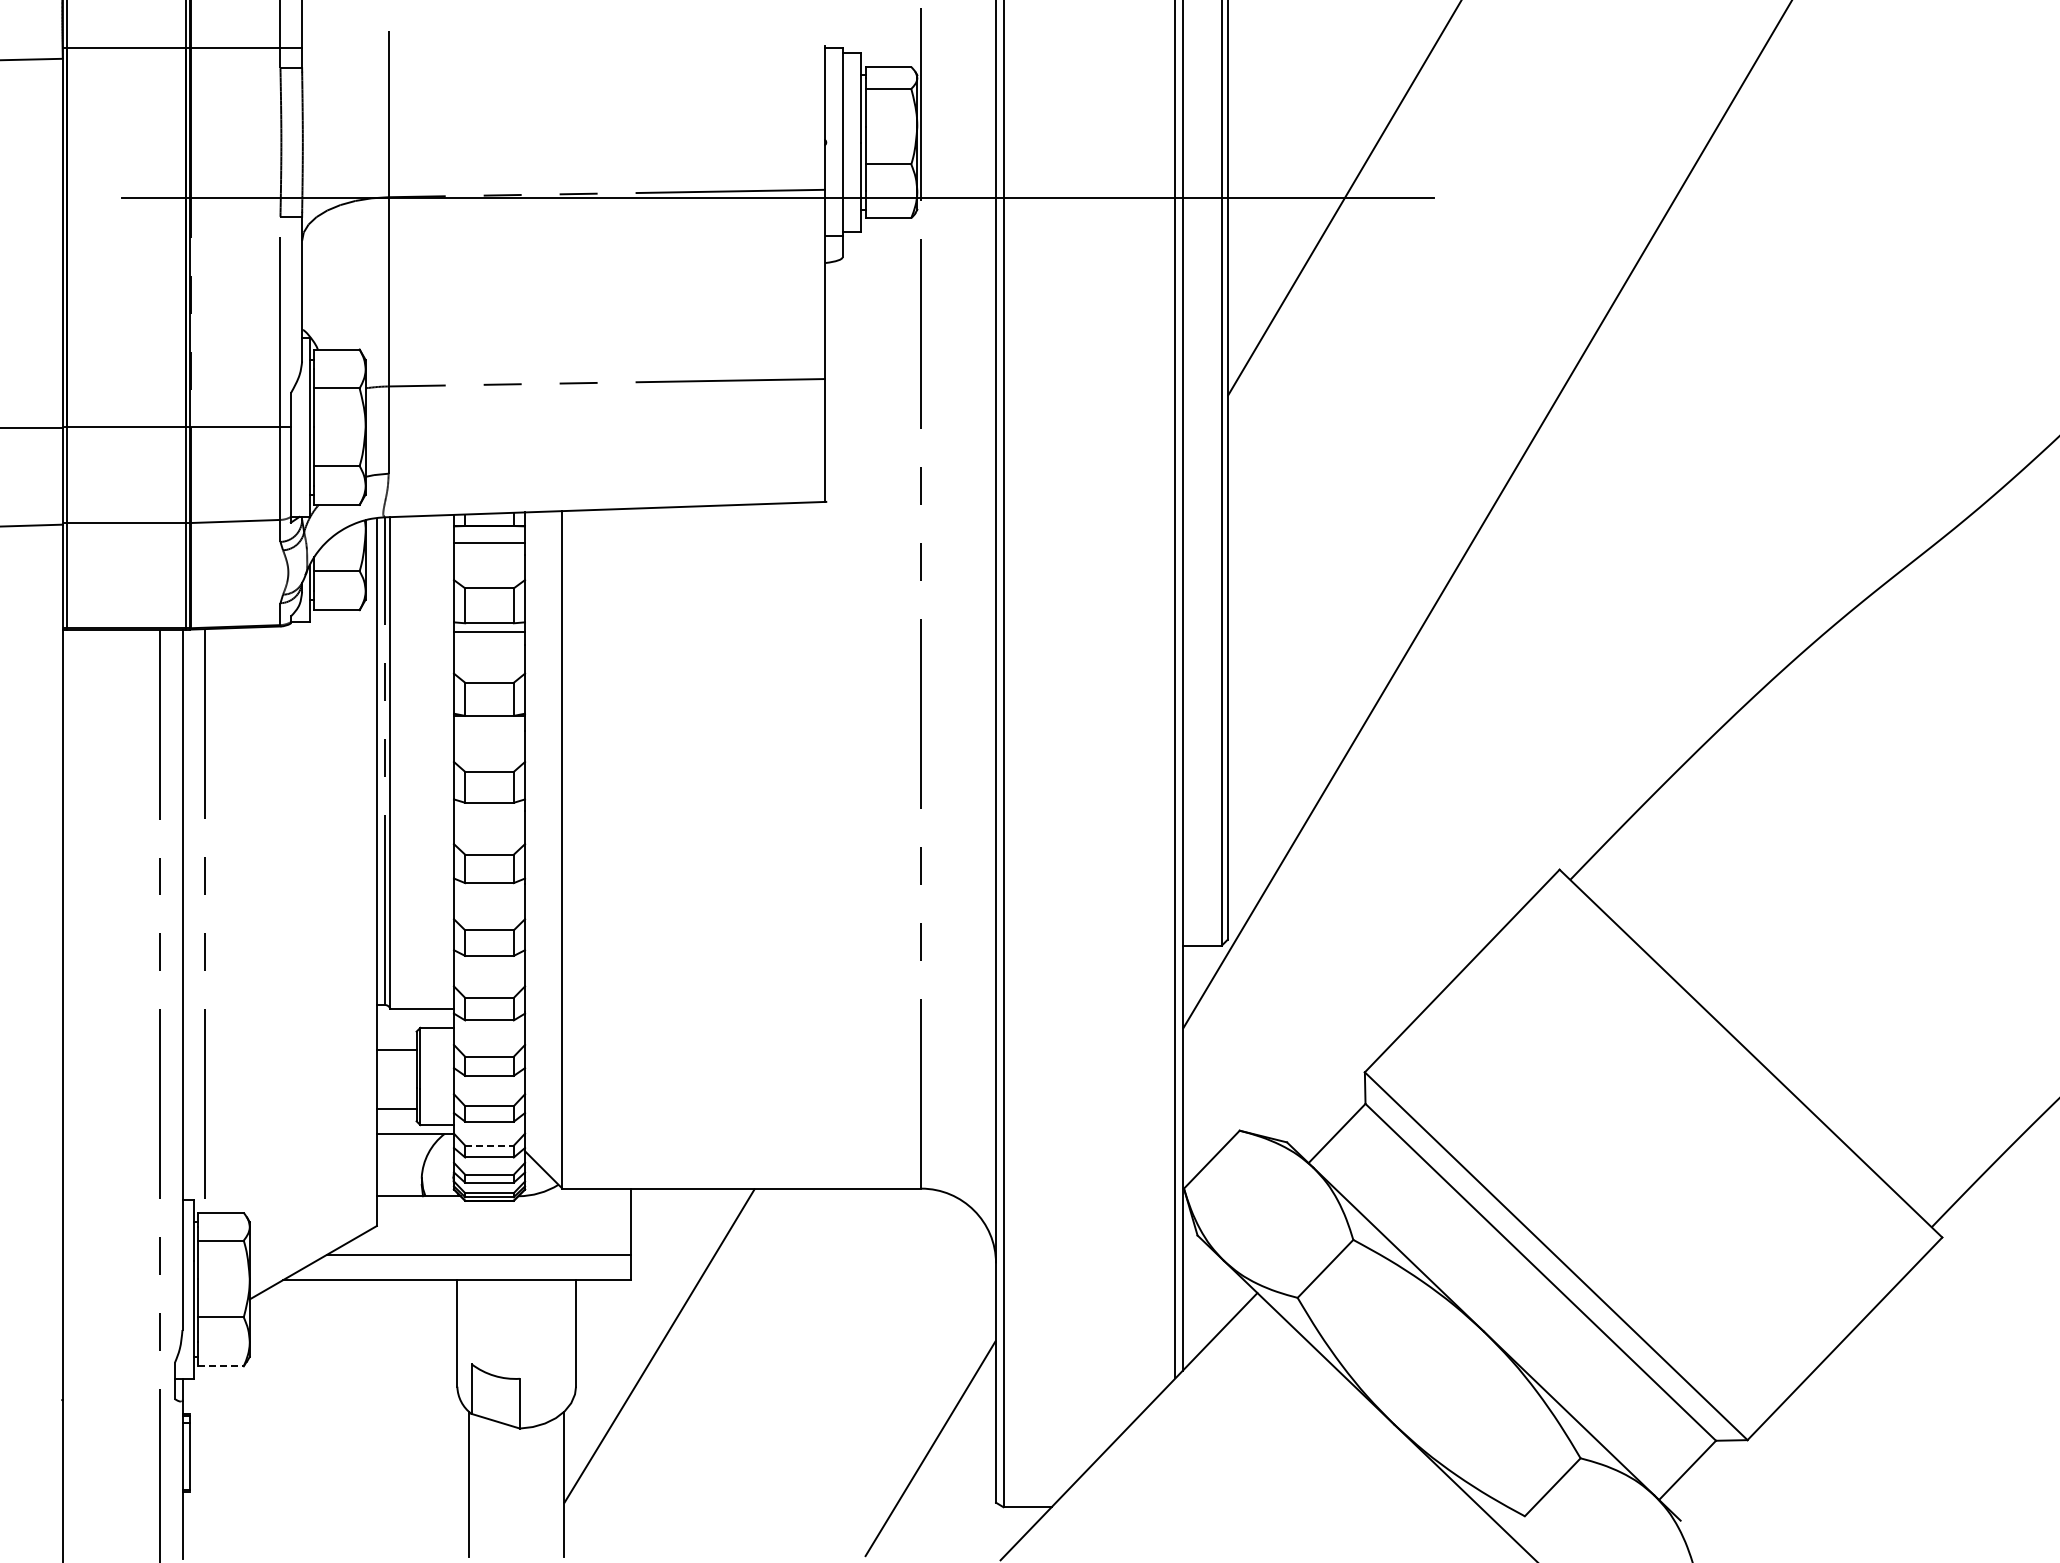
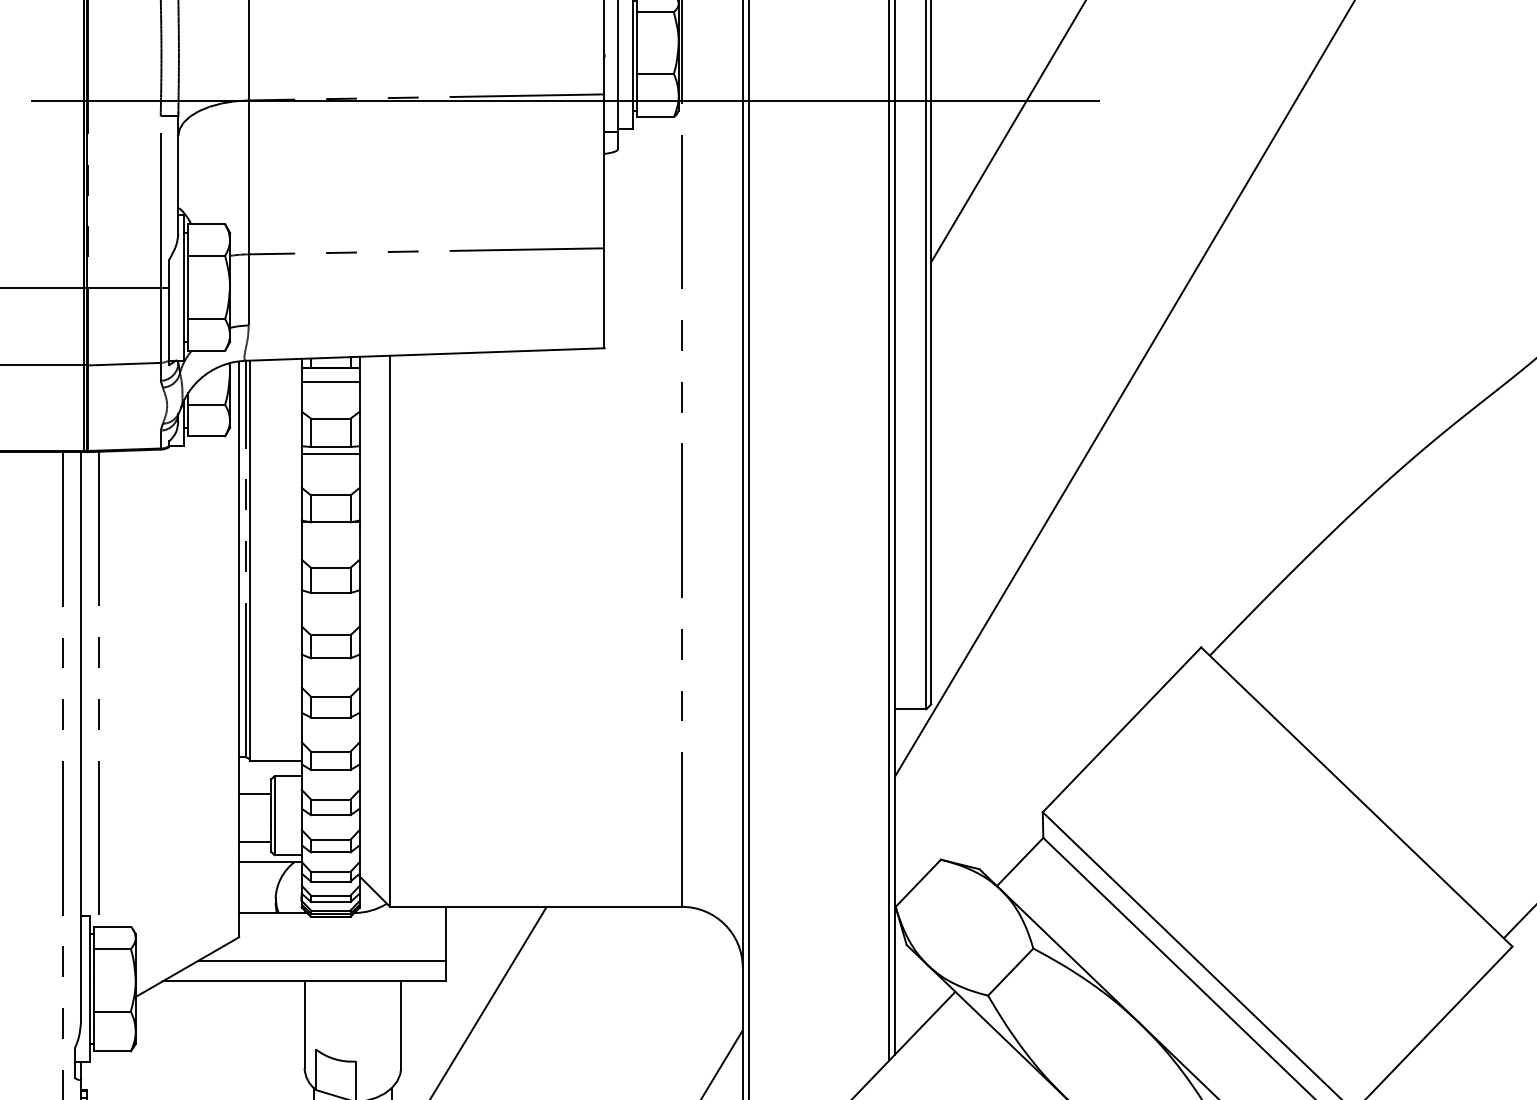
line: (490, 1145) -> (331, 871), dashed -> solid
line: (221, 1366) -> (112, 1051), dashed -> solid

